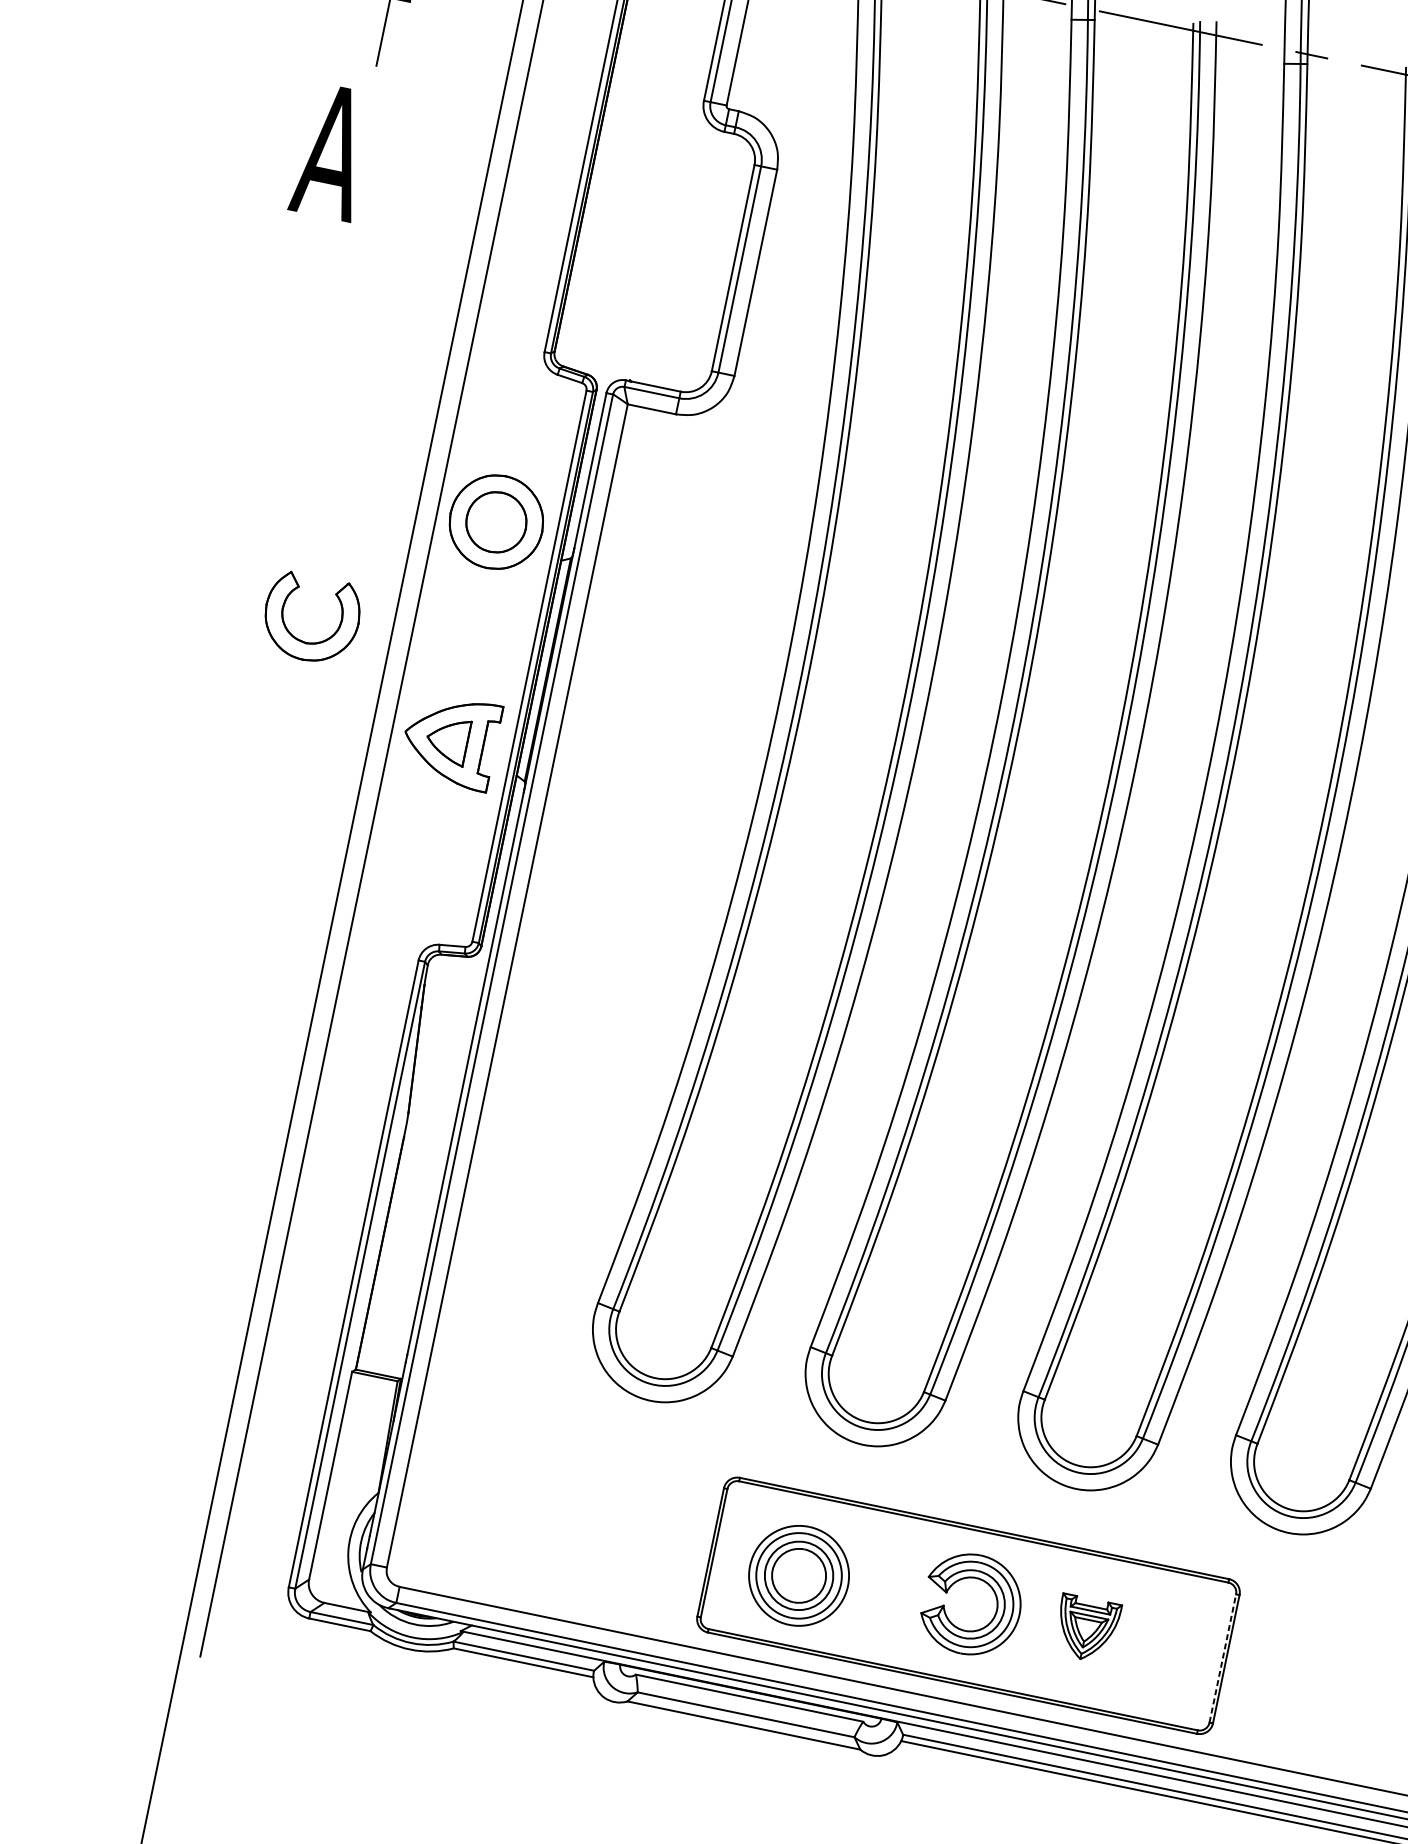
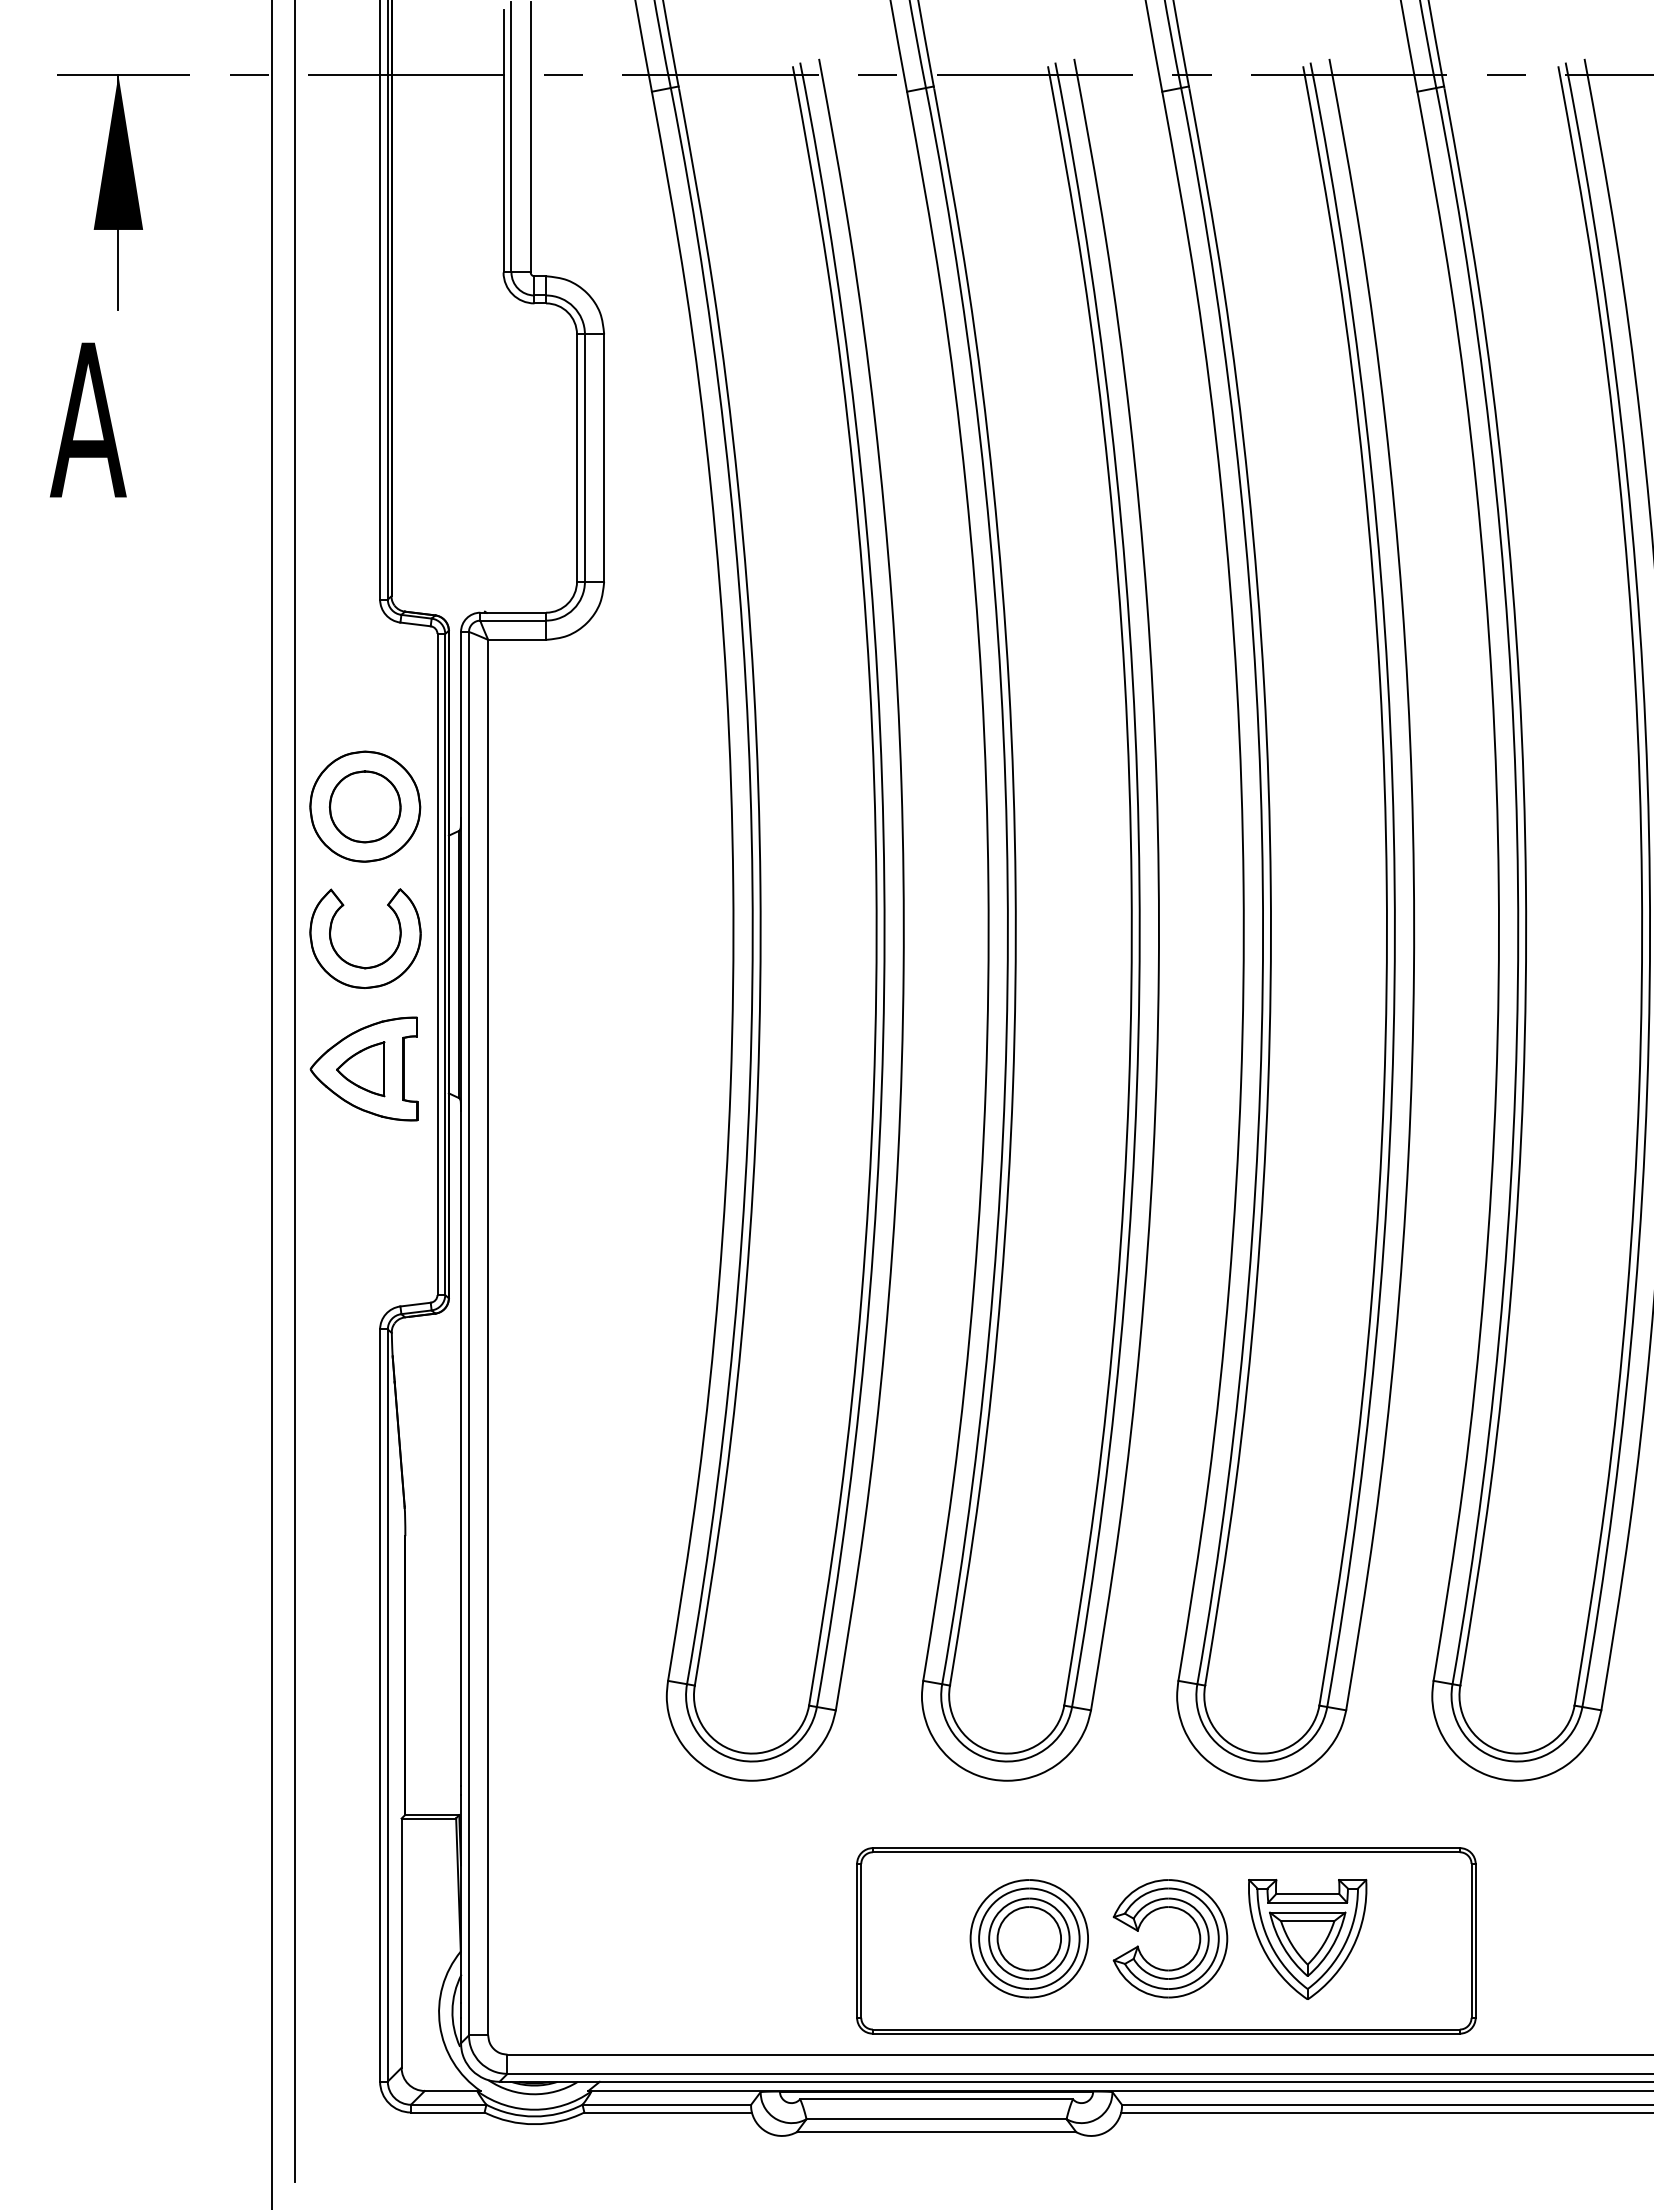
part: (300, 639) -> (357, 965), moved
part: (798, 1575) -> (1028, 1938), moved
part: (1086, 1629) -> (1307, 1939), size x1.67
line: (1222, 1658) -> (1471, 1940), dashed -> solid

